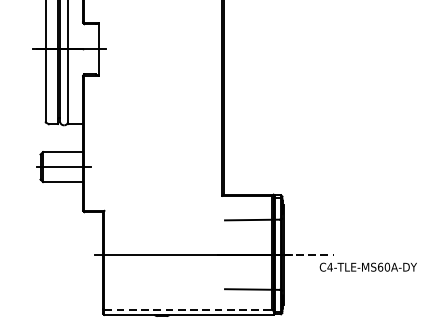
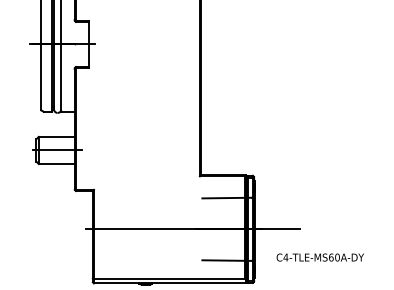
line: (308, 254) -> (277, 229), dashed -> solid
text: (367, 267) -> (319, 257), moved
line: (188, 309) -> (169, 278), dashed -> solid

